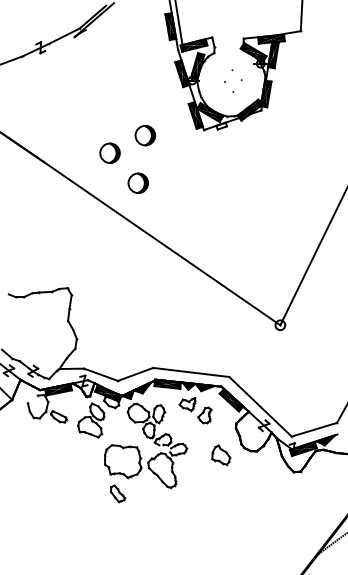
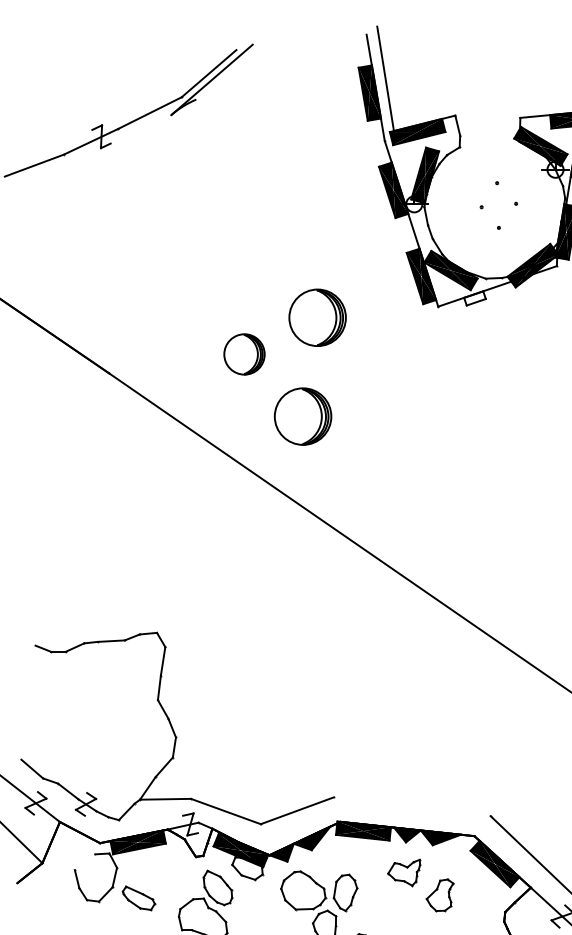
part: (144, 135) -> (315, 317), size x1.4
part: (137, 182) -> (301, 414), size x1.4
line: (191, 372) -> (412, 806), removed

